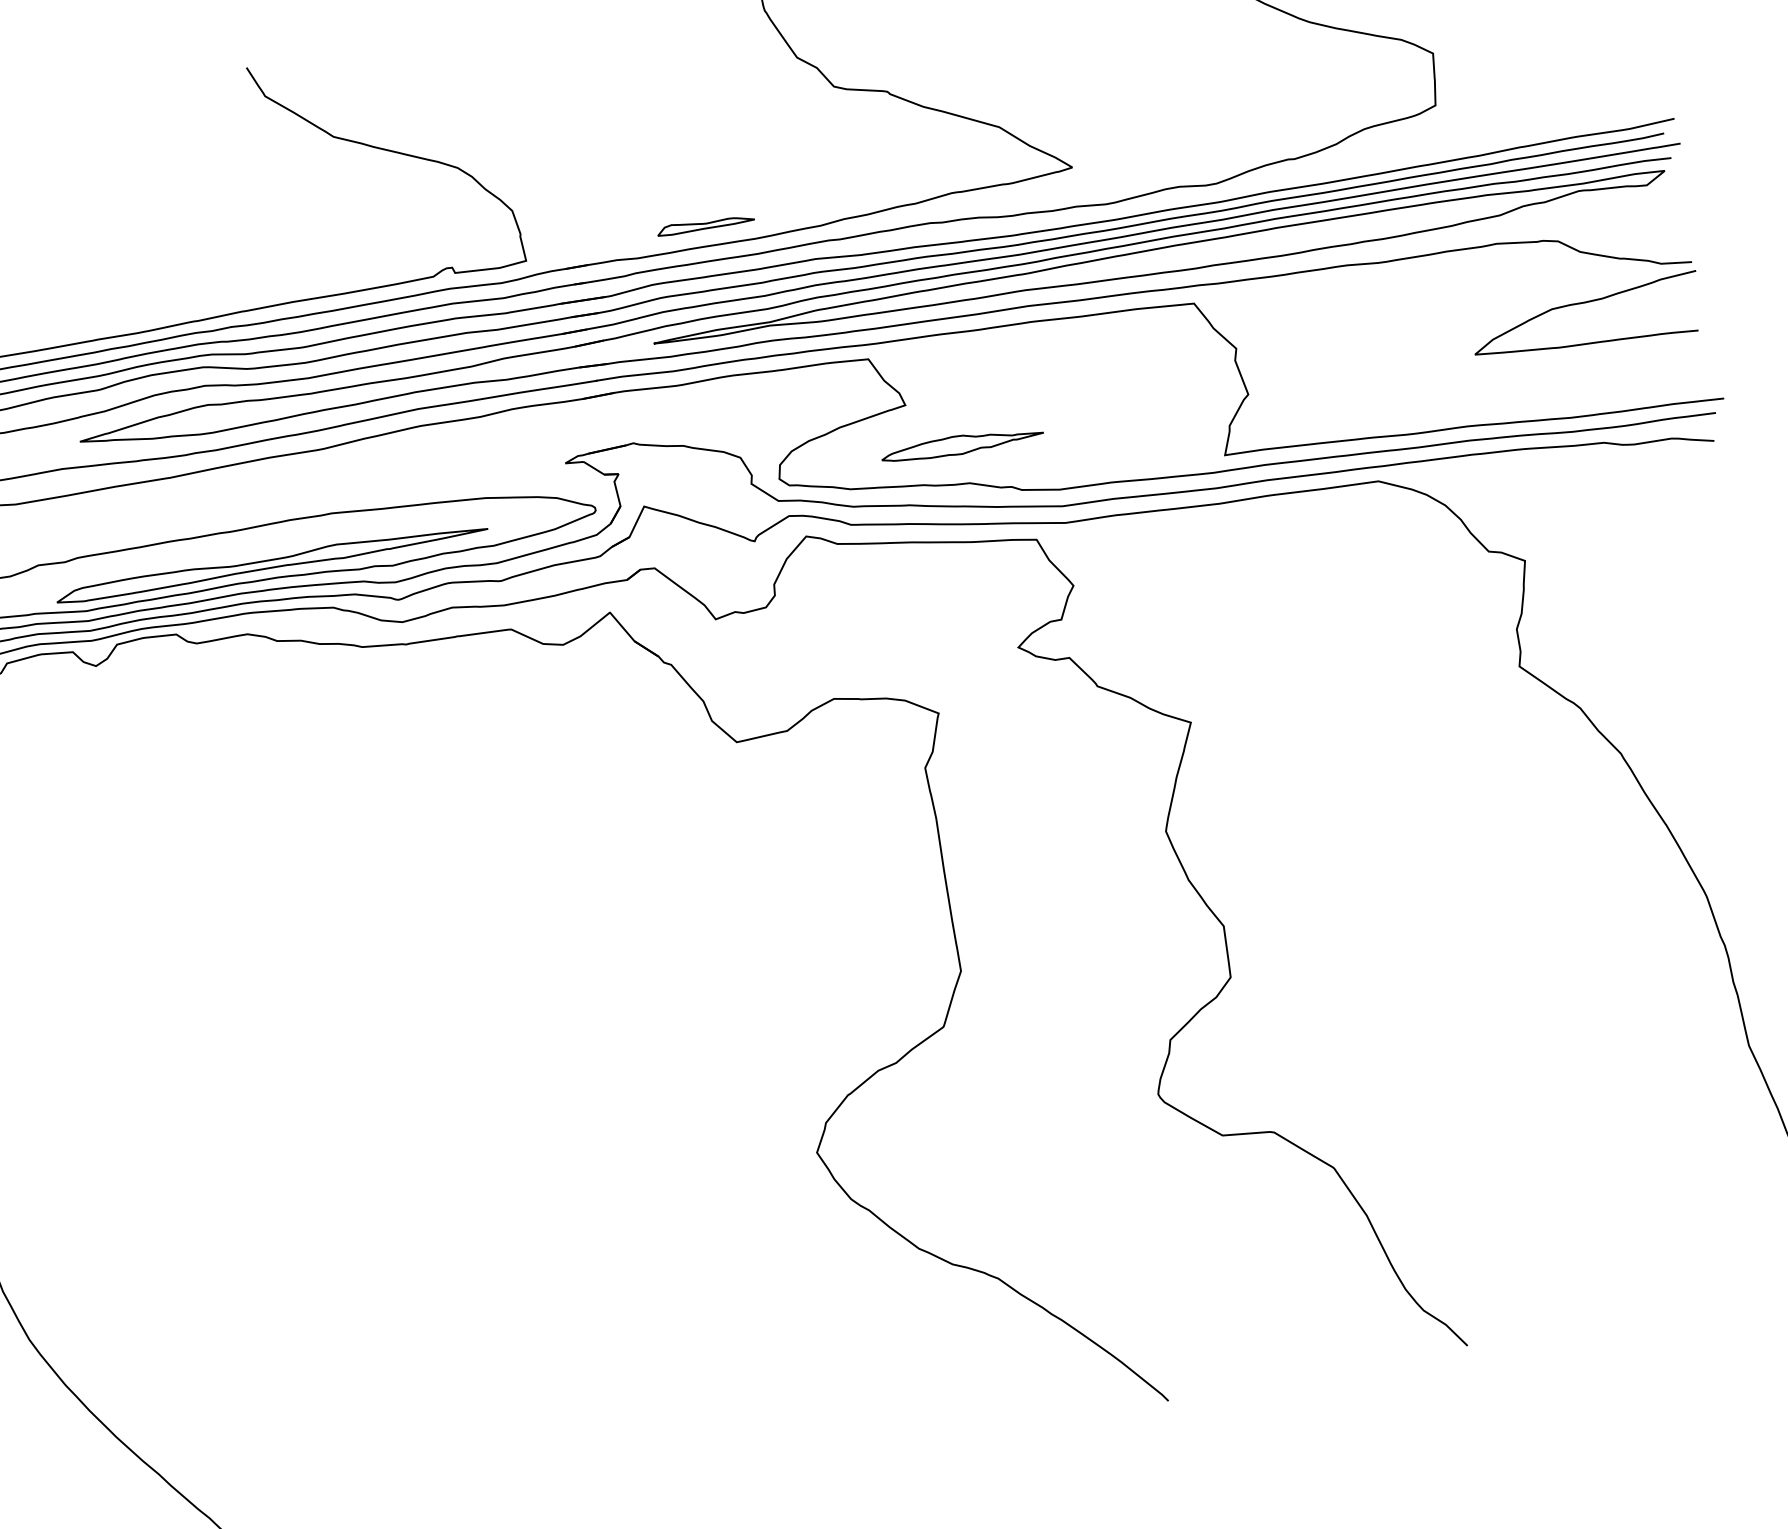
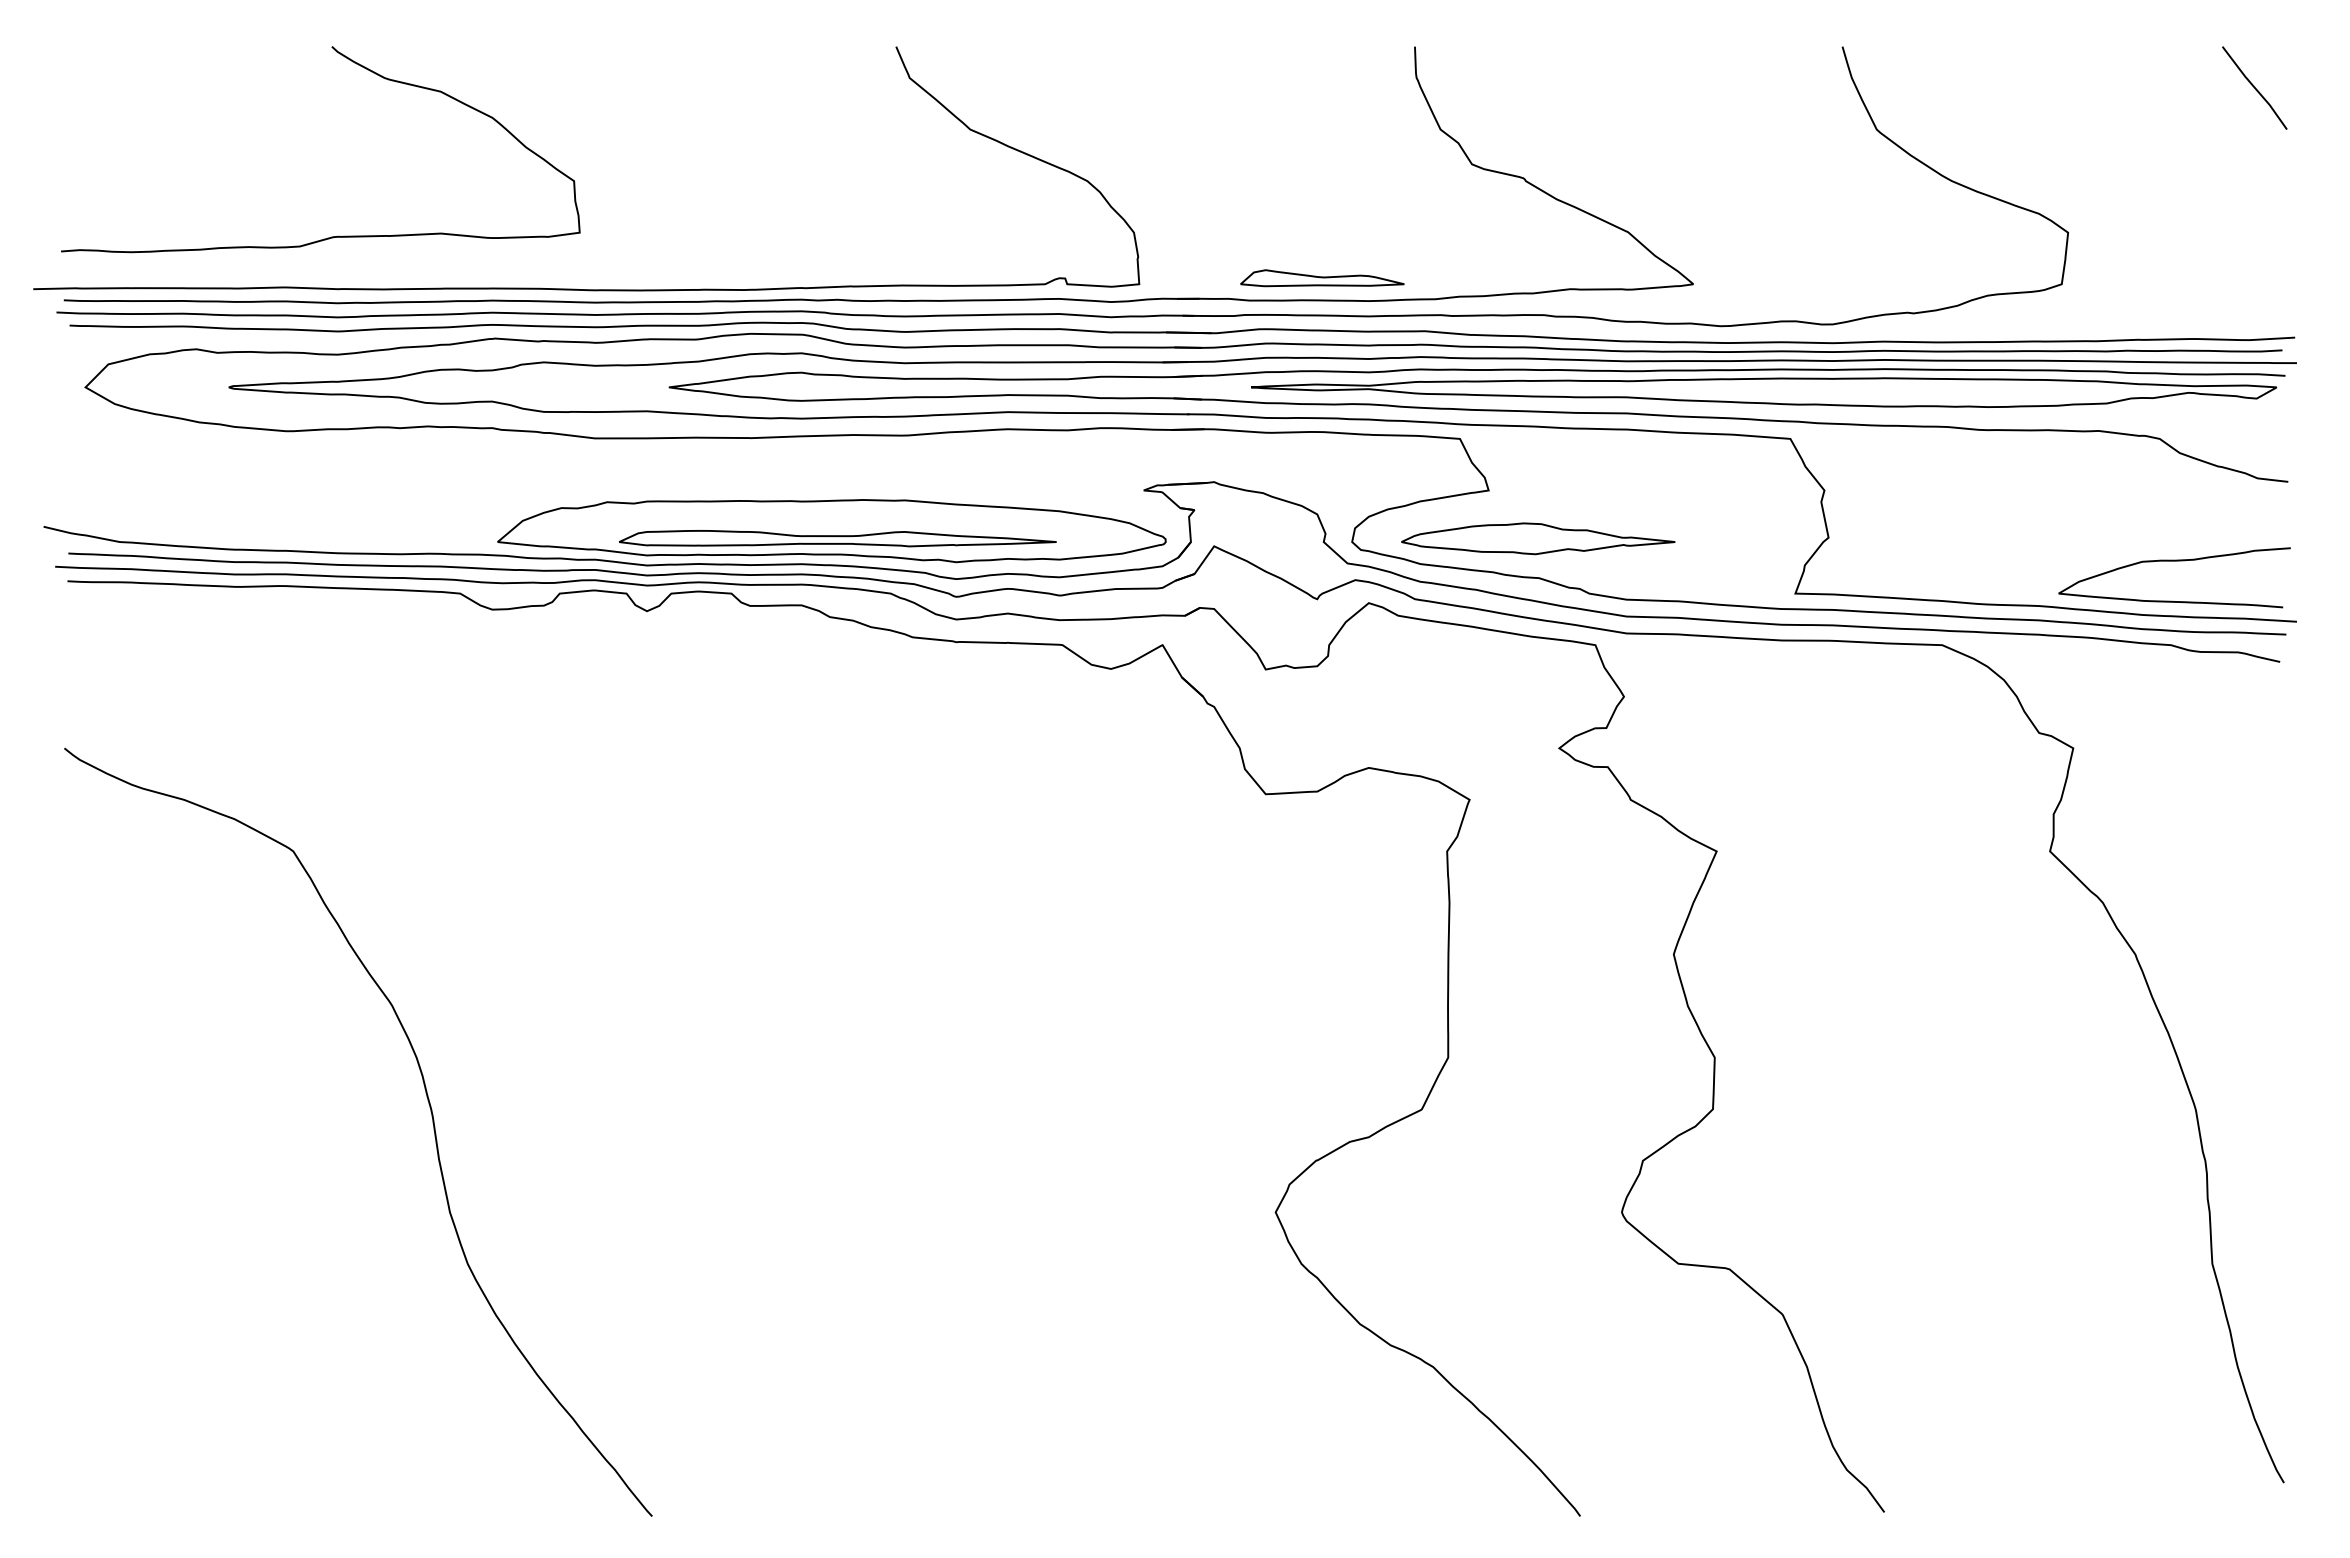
part: (705, 224) -> (1322, 278), size x1.67
curve: (1583, 303) -> (2174, 561), moved
part: (962, 444) -> (1538, 538), size x1.67

